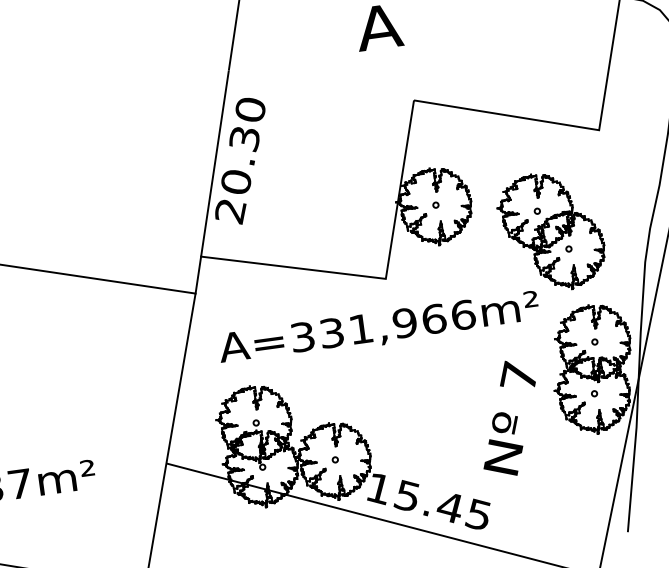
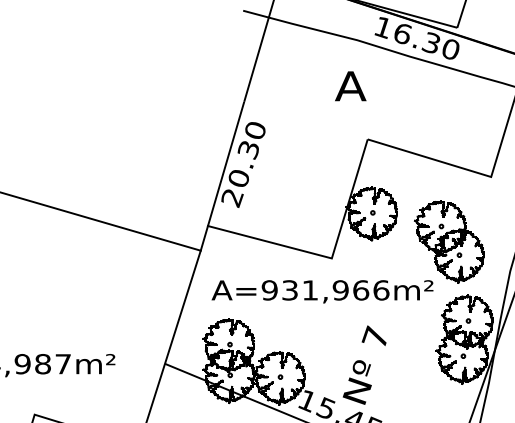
text: (302, 337) -> (269, 290), A=331,966m² -> A=931,966m²
text: (508, 417) -> (364, 364), moved

